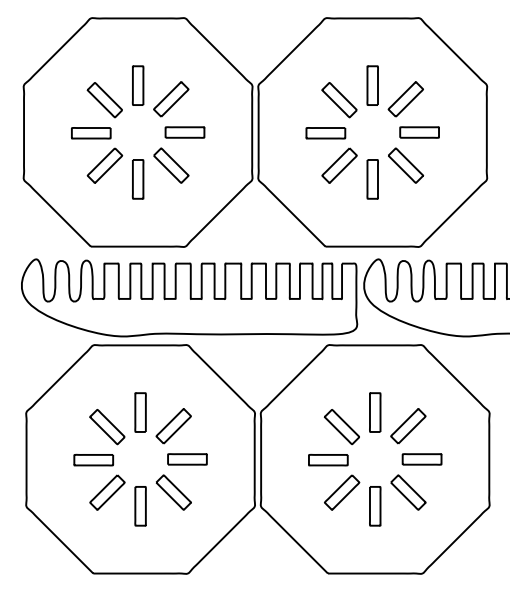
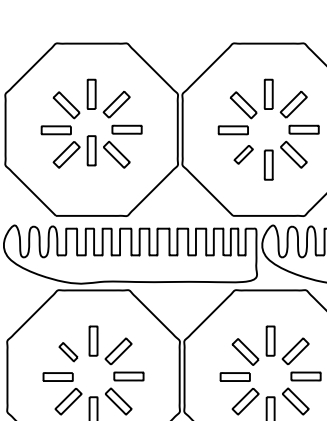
part: (339, 165) -> (243, 154), size x0.7
part: (137, 179) -> (91, 150), moved
part: (107, 427) -> (68, 352), size x0.7

